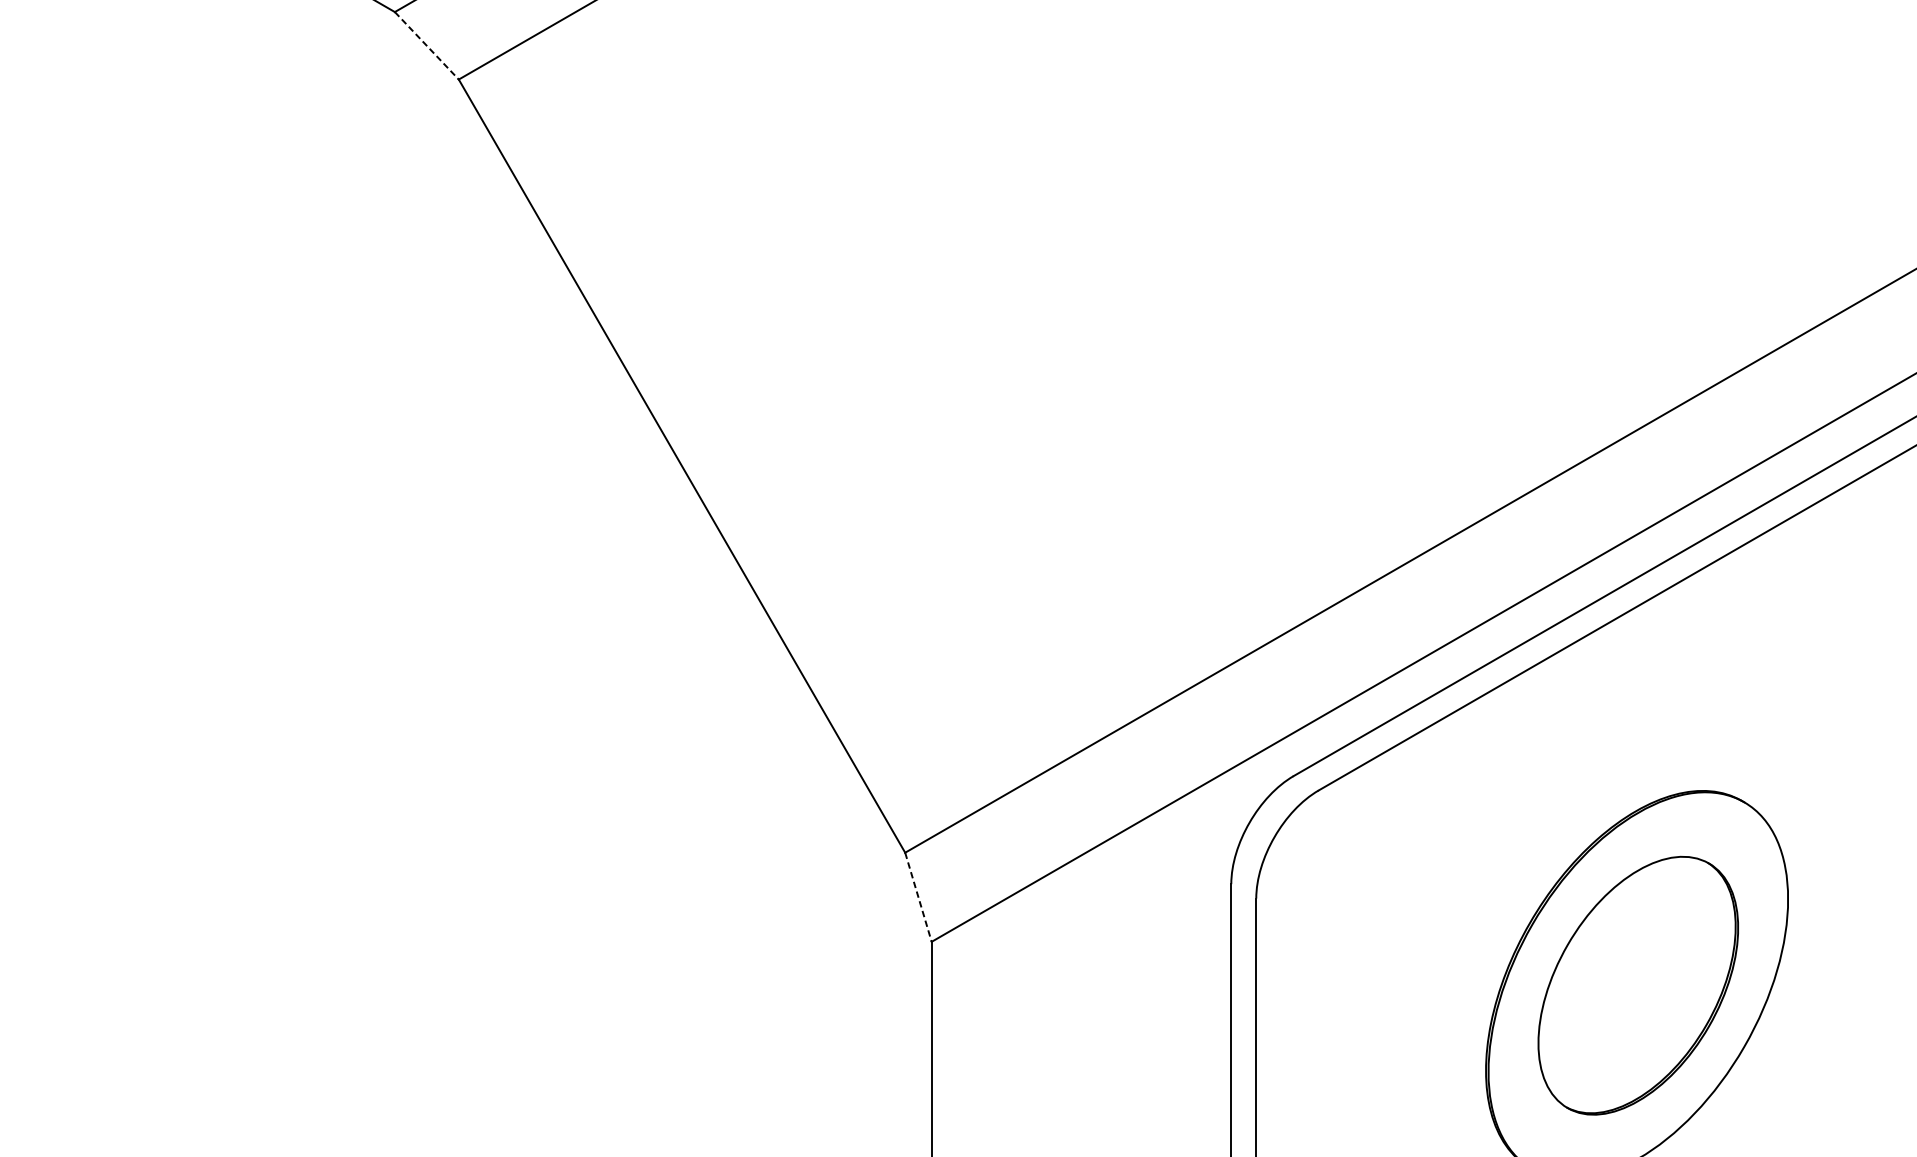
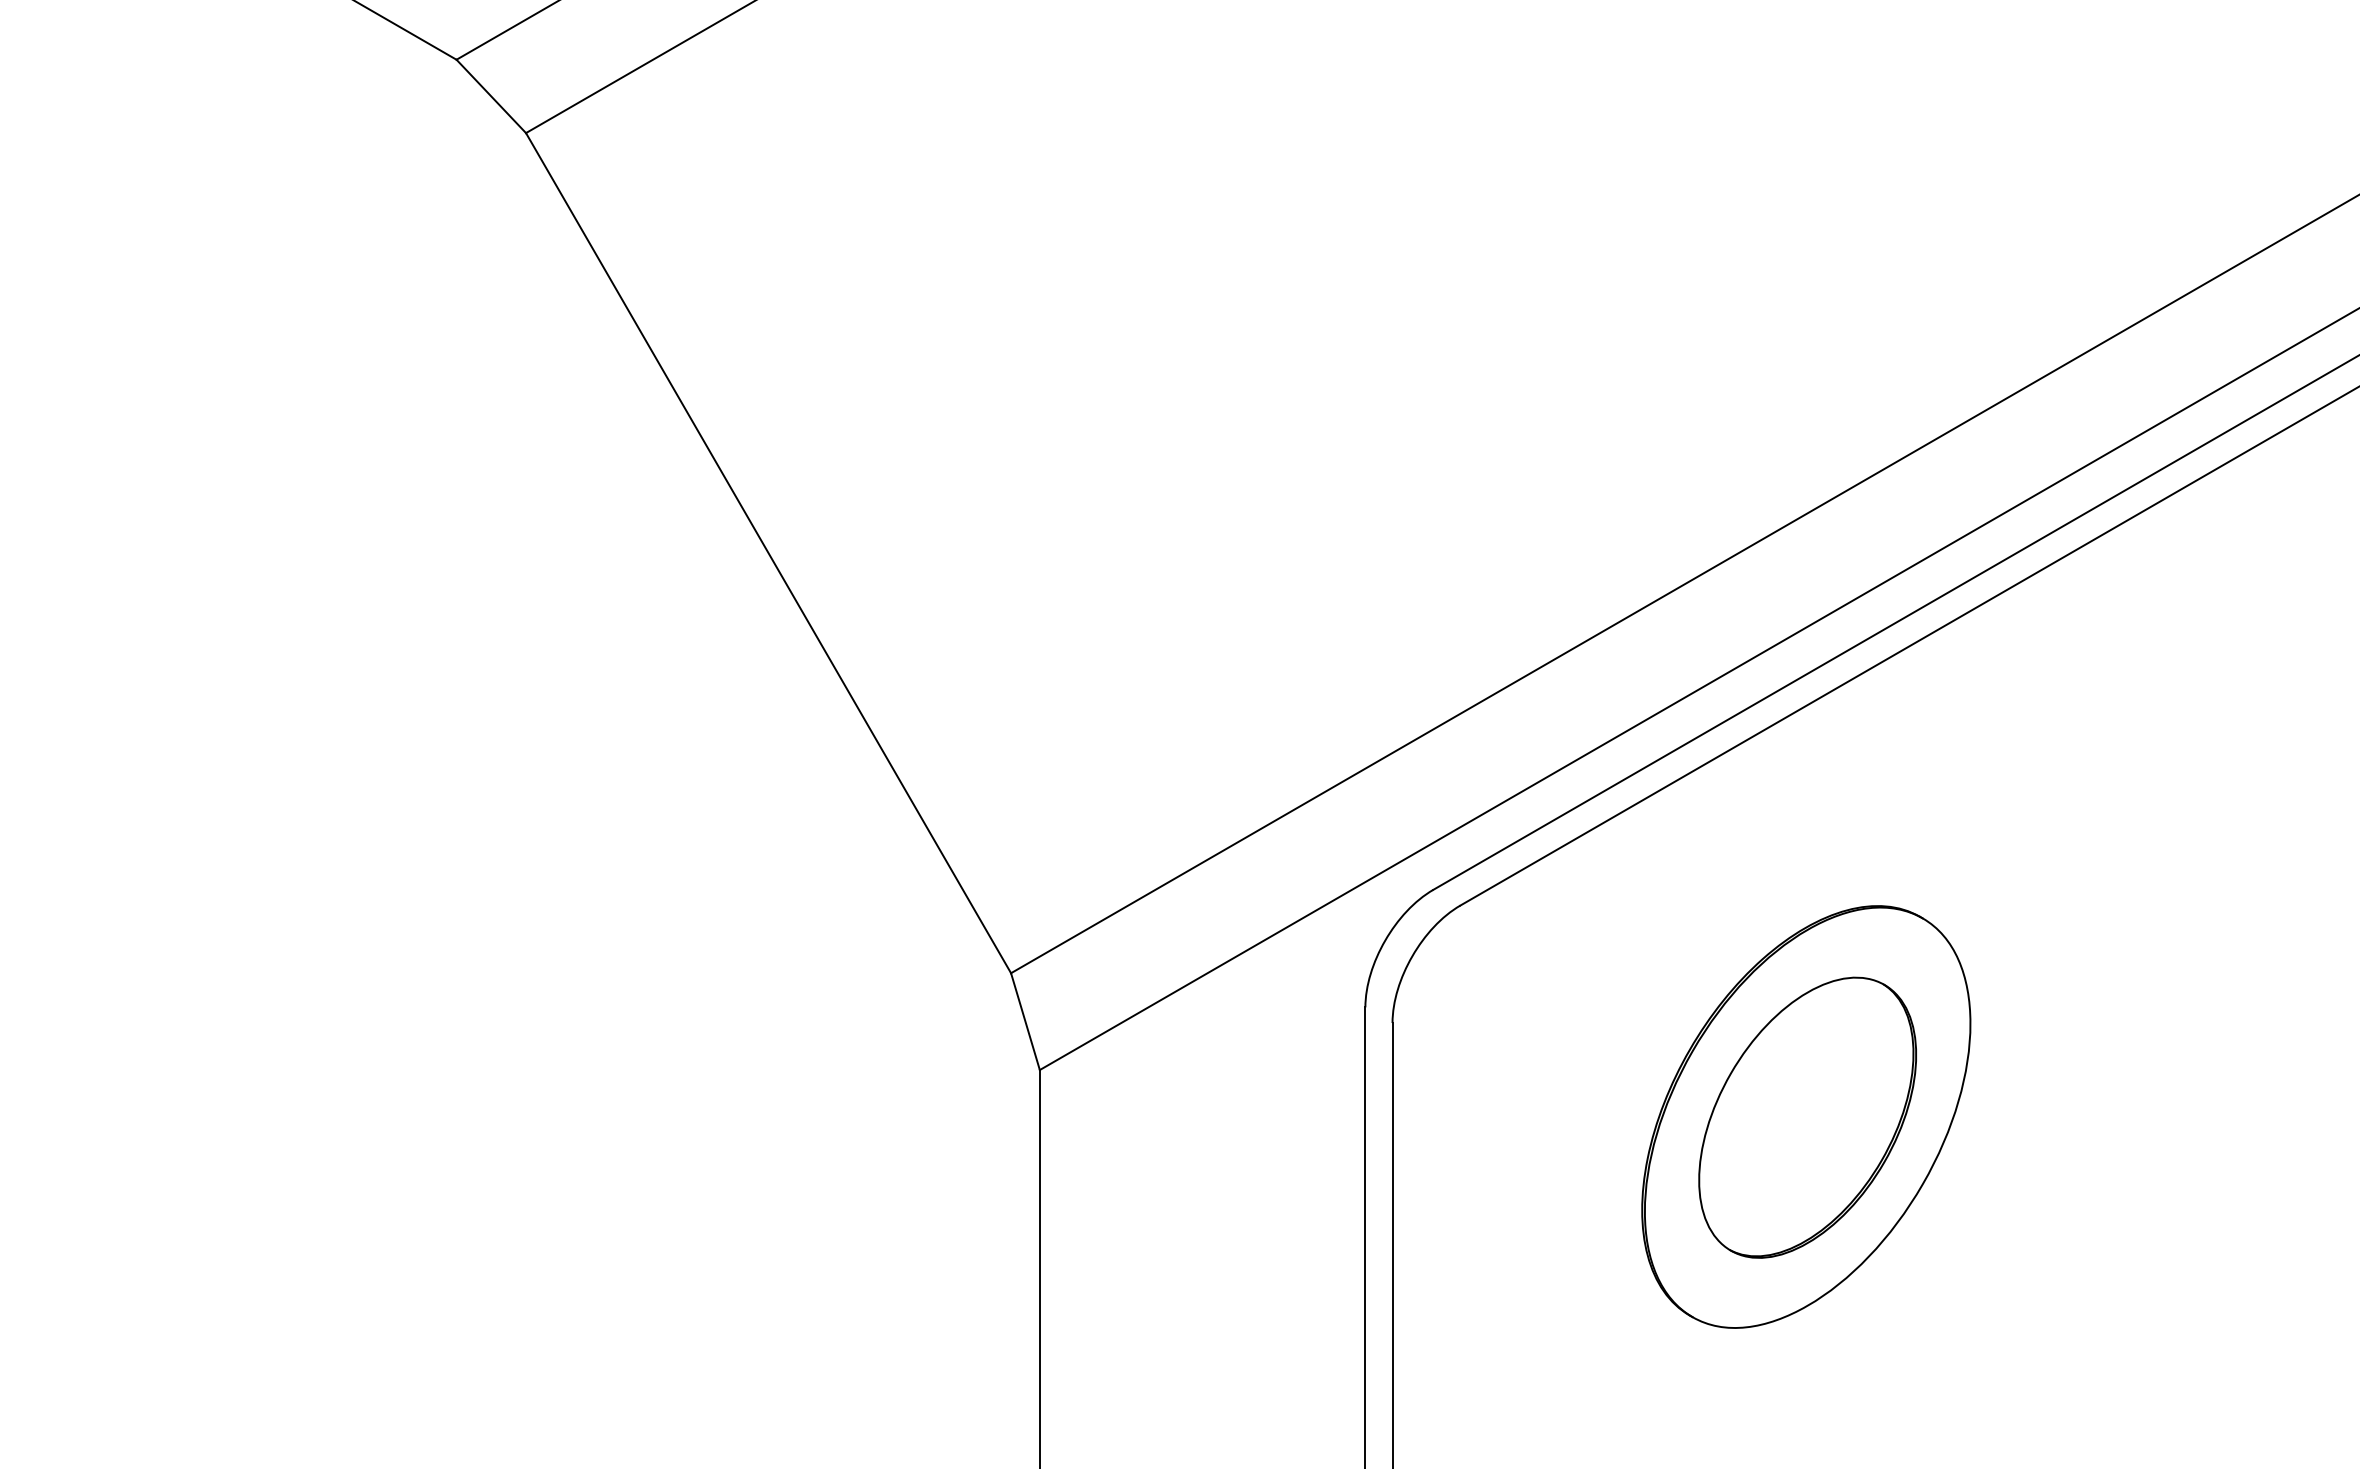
line: (427, 45) -> (491, 96), dashed -> solid
line: (918, 897) -> (1025, 1021), dashed -> solid

